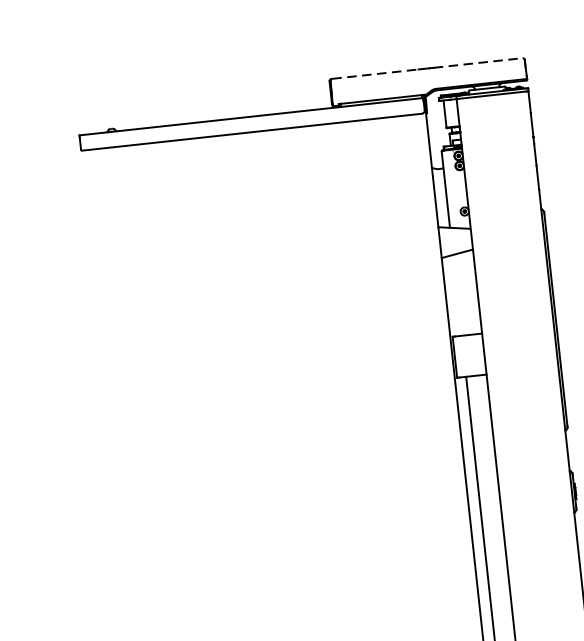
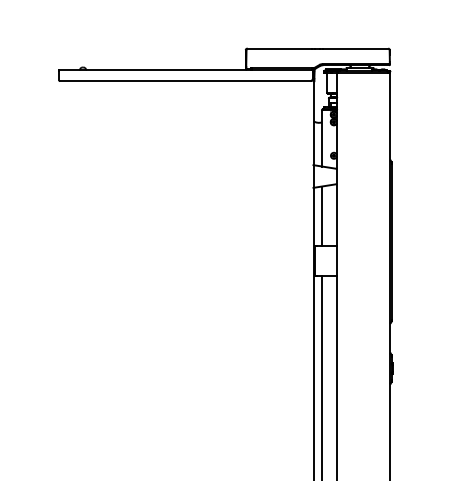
line: (478, 62) -> (355, 48), dashed -> solid
line: (375, 74) -> (279, 48), dashed -> solid
line: (456, 295) -> (321, 216), added

